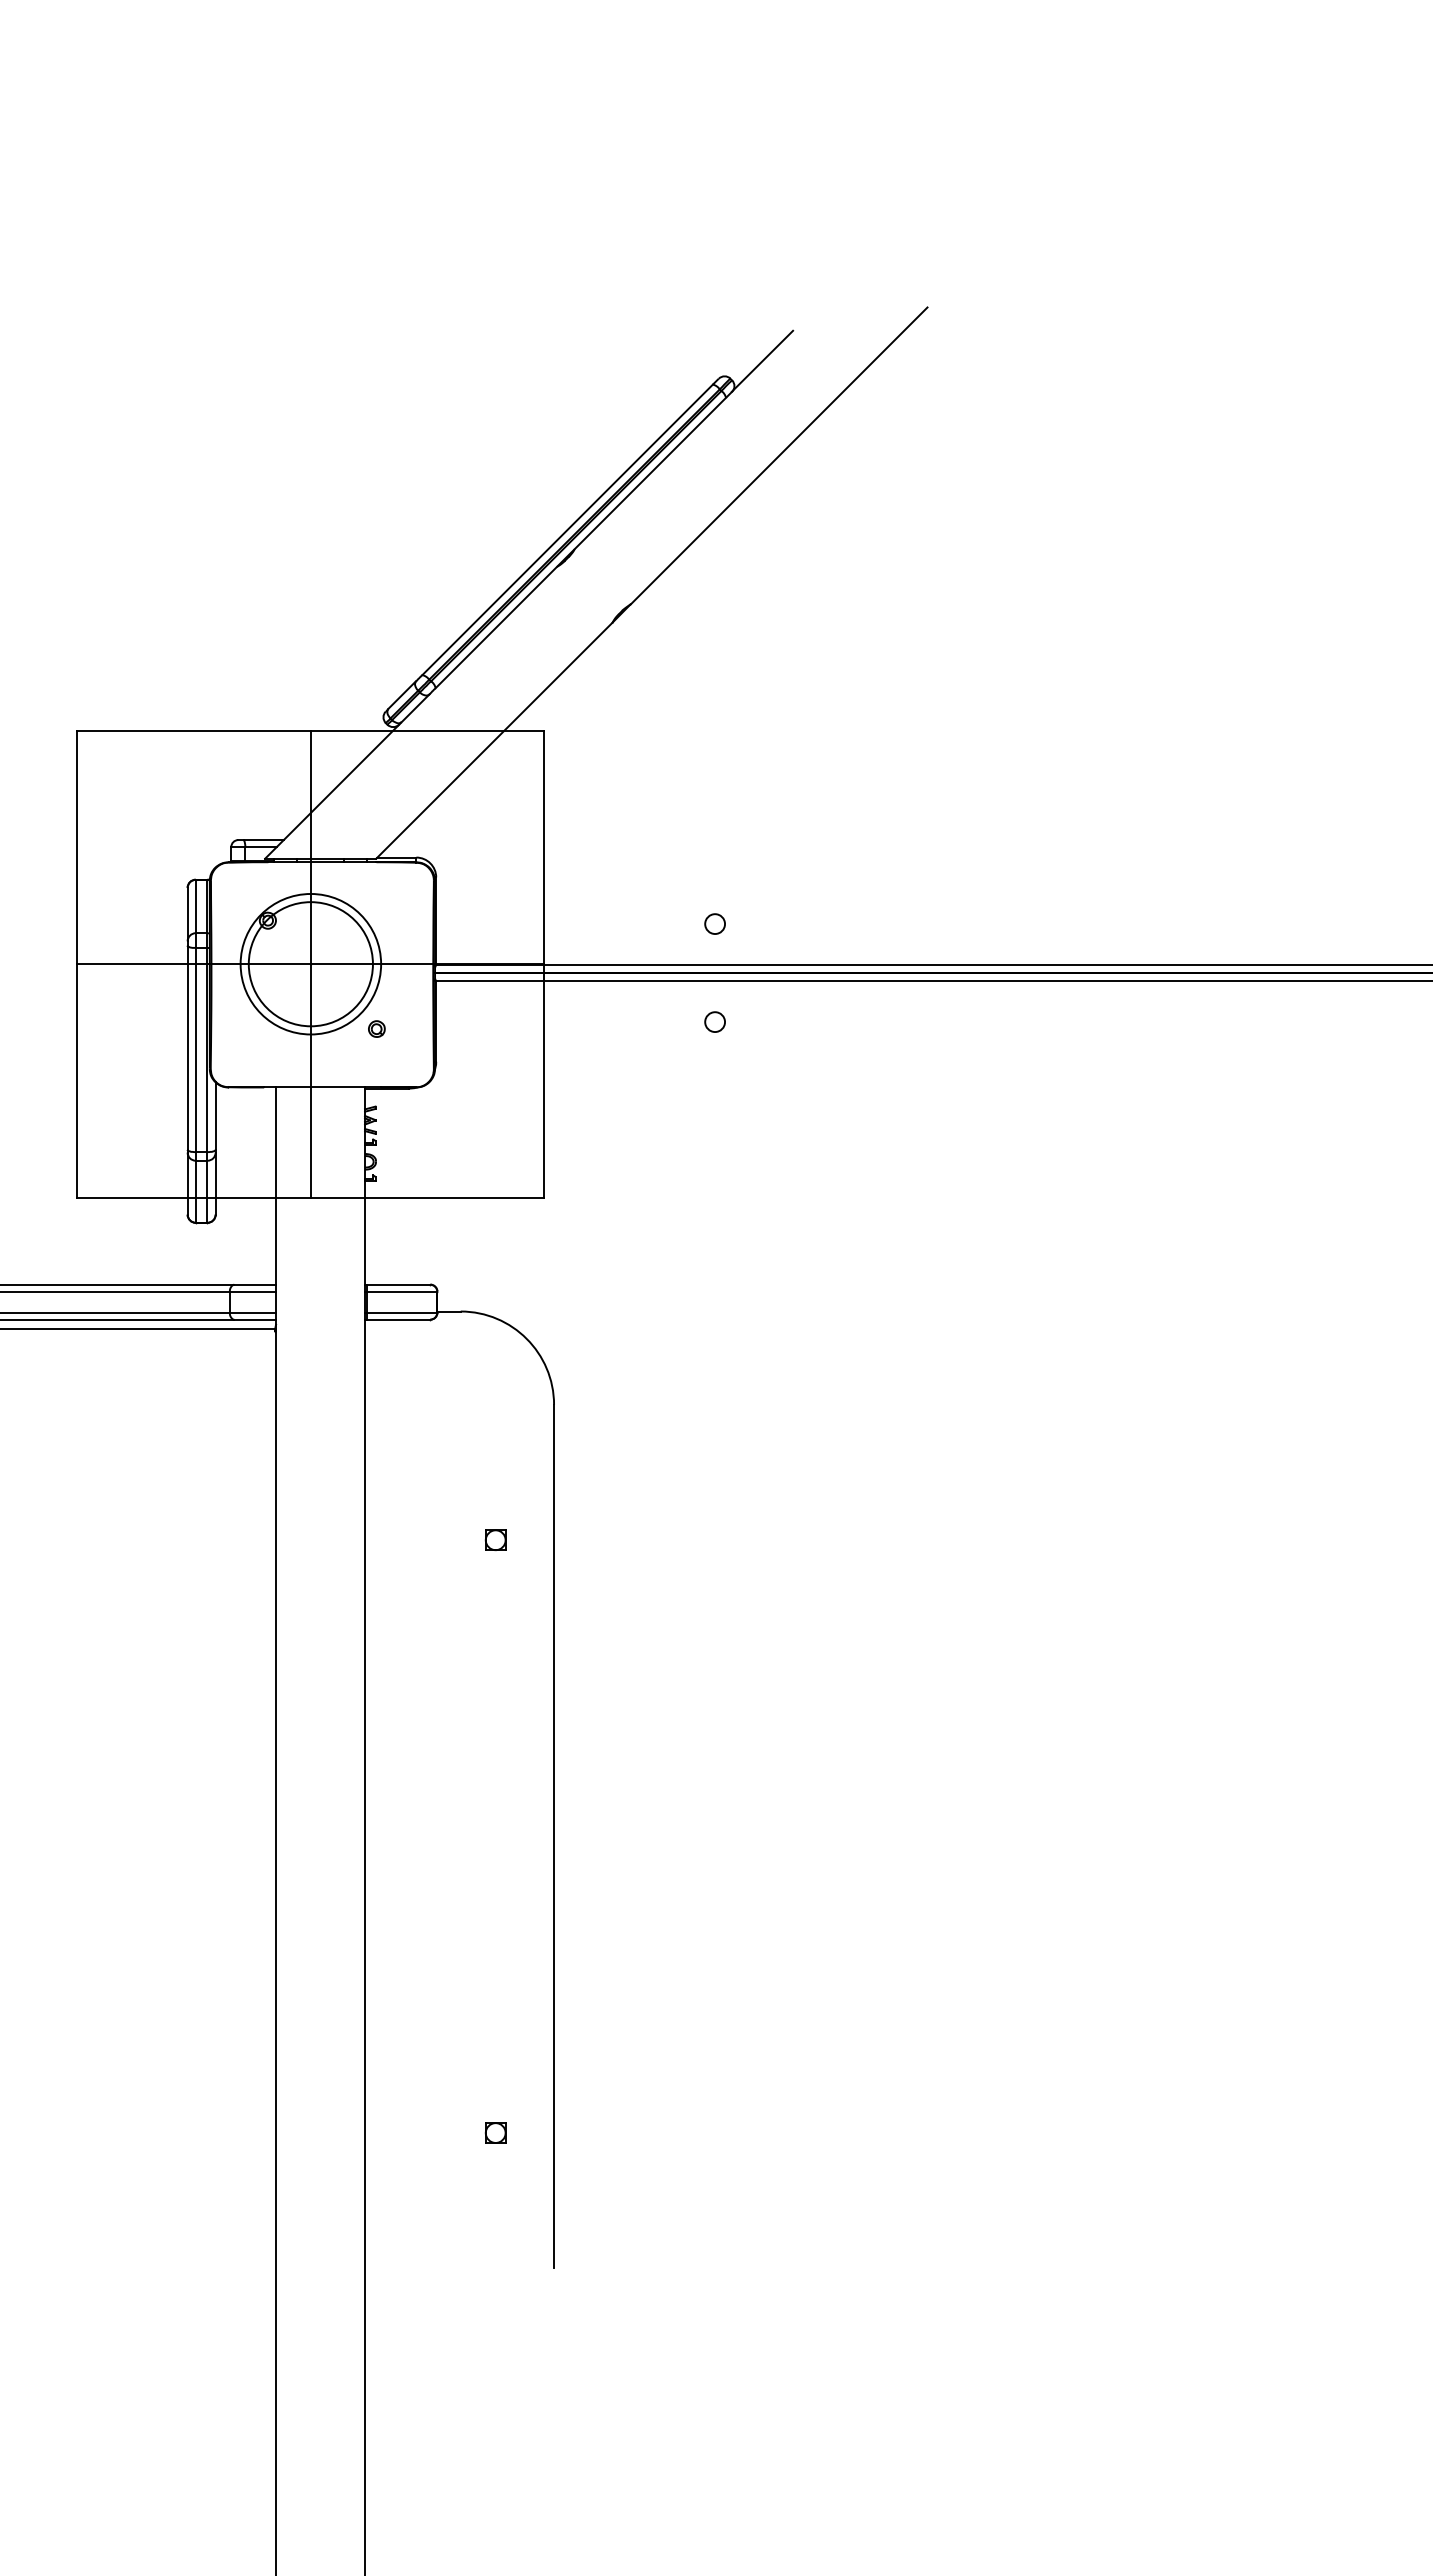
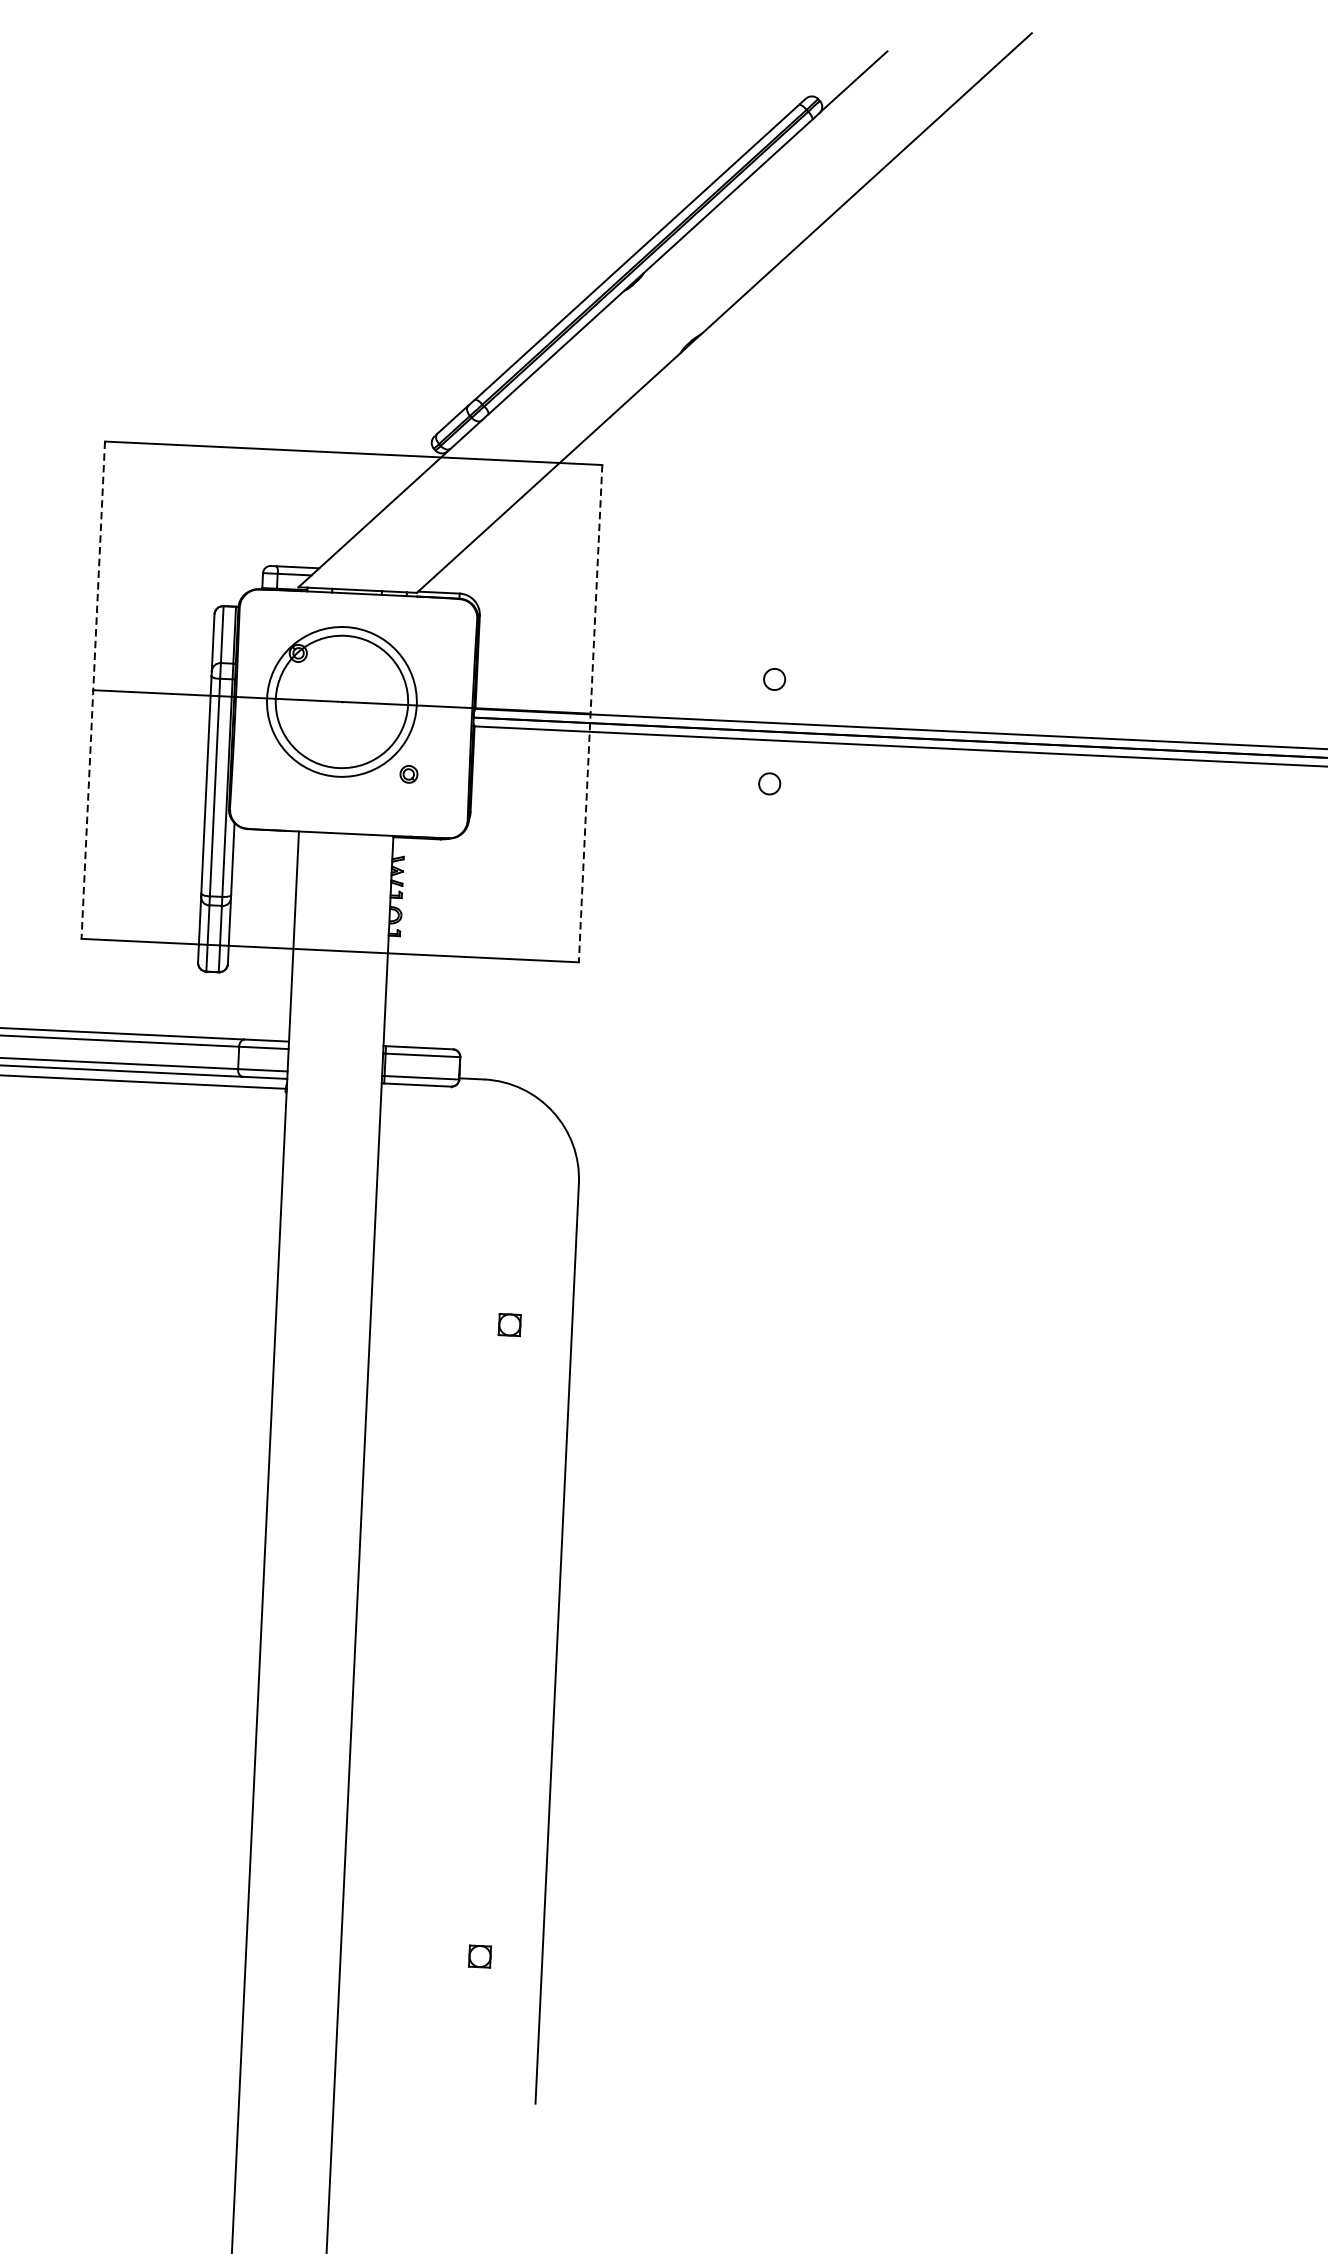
line: (310, 963) -> (341, 701), removed
line: (77, 964) -> (93, 690), solid -> dashed
line: (544, 964) -> (590, 713), solid -> dashed

